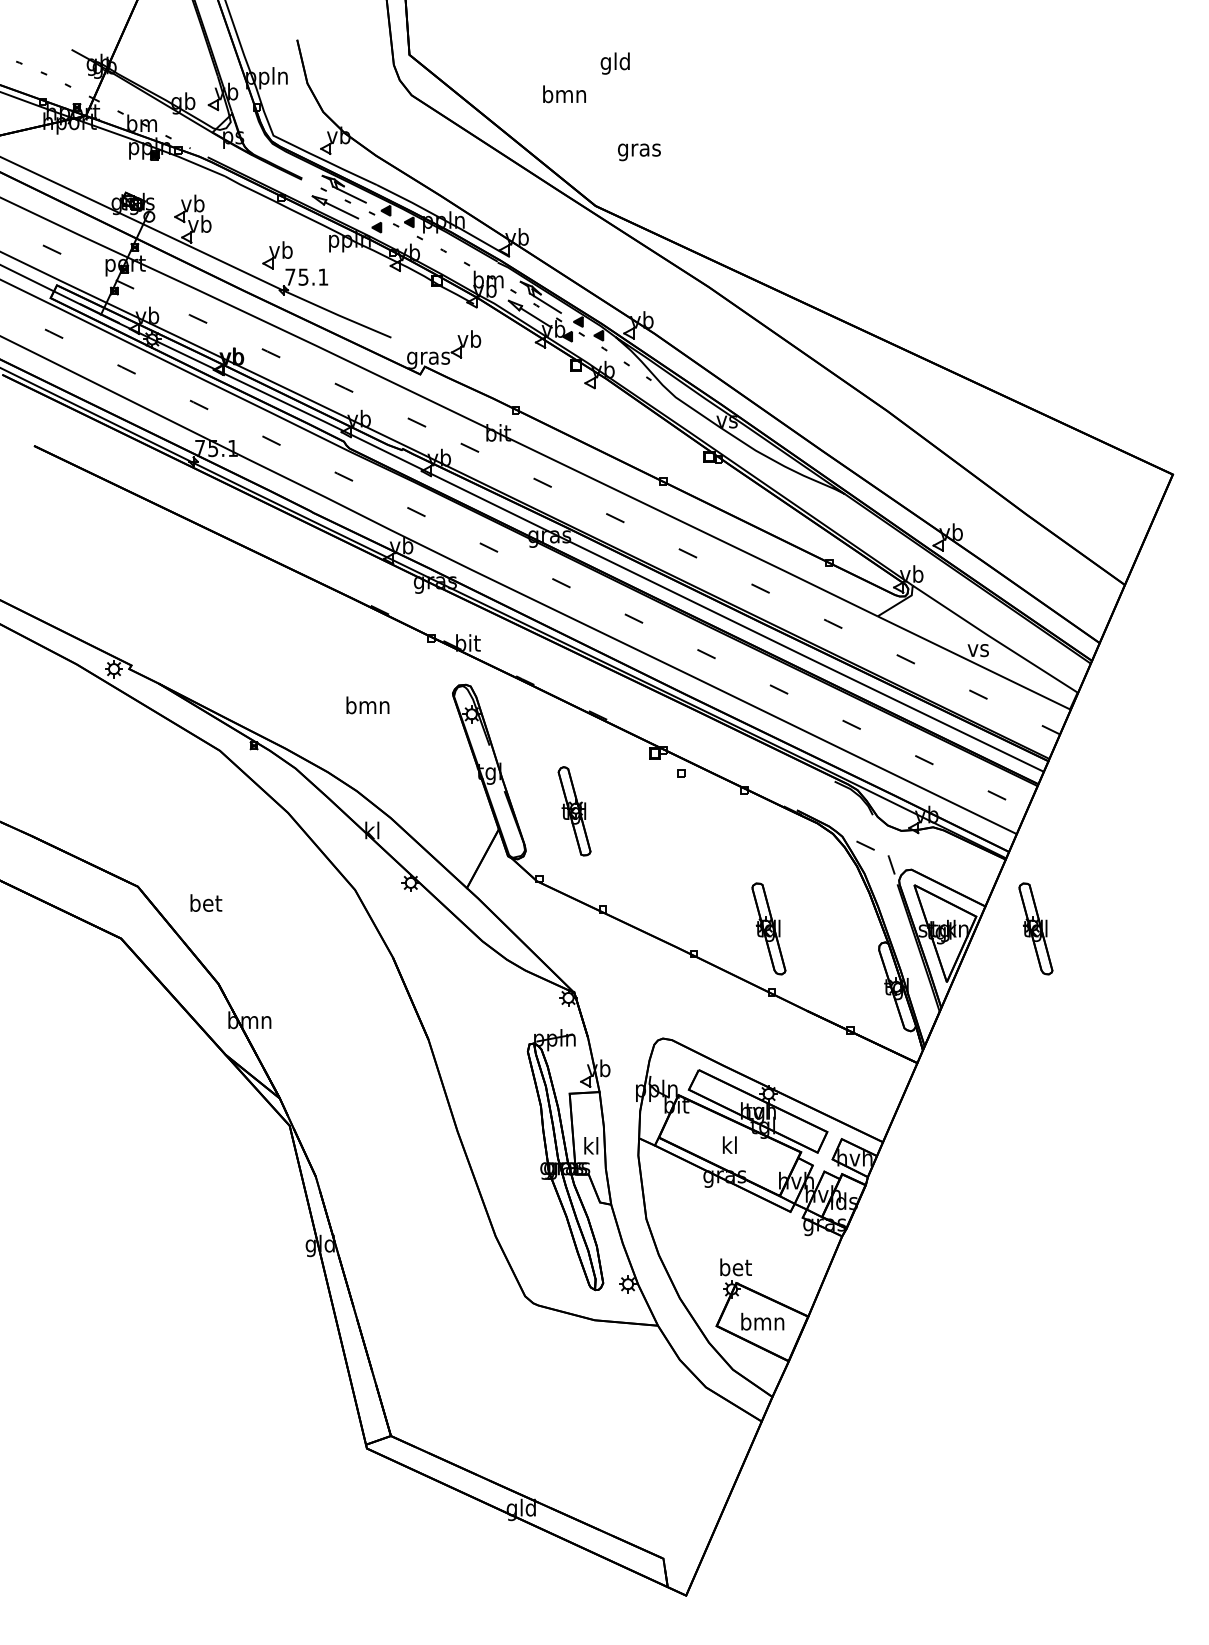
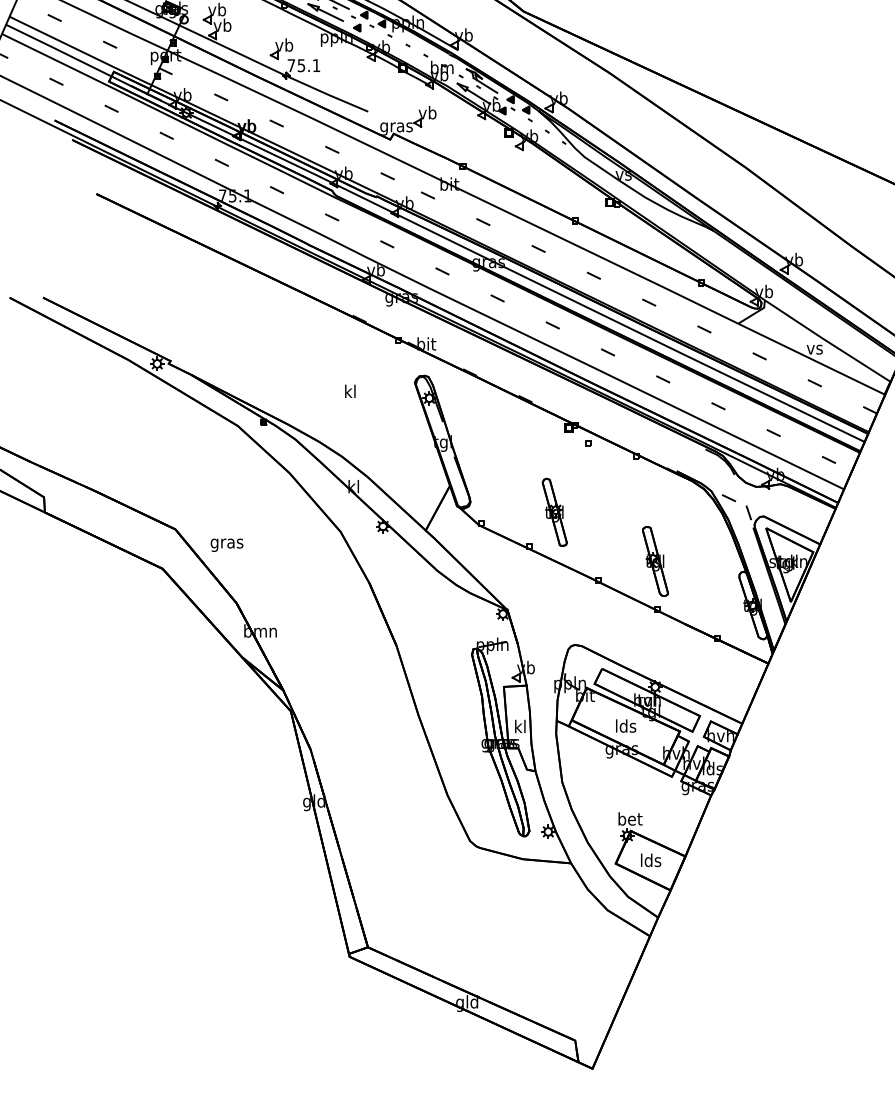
text: (367, 705) -> (350, 391), bmn -> kl
part: (574, 811) -> (554, 512), moved
text: (205, 905) -> (226, 543), bet -> gras
part: (1035, 928) -> (858, 561), removed
text: (730, 1145) -> (626, 726), kl -> lds
text: (762, 1321) -> (650, 860), bmn -> lds

